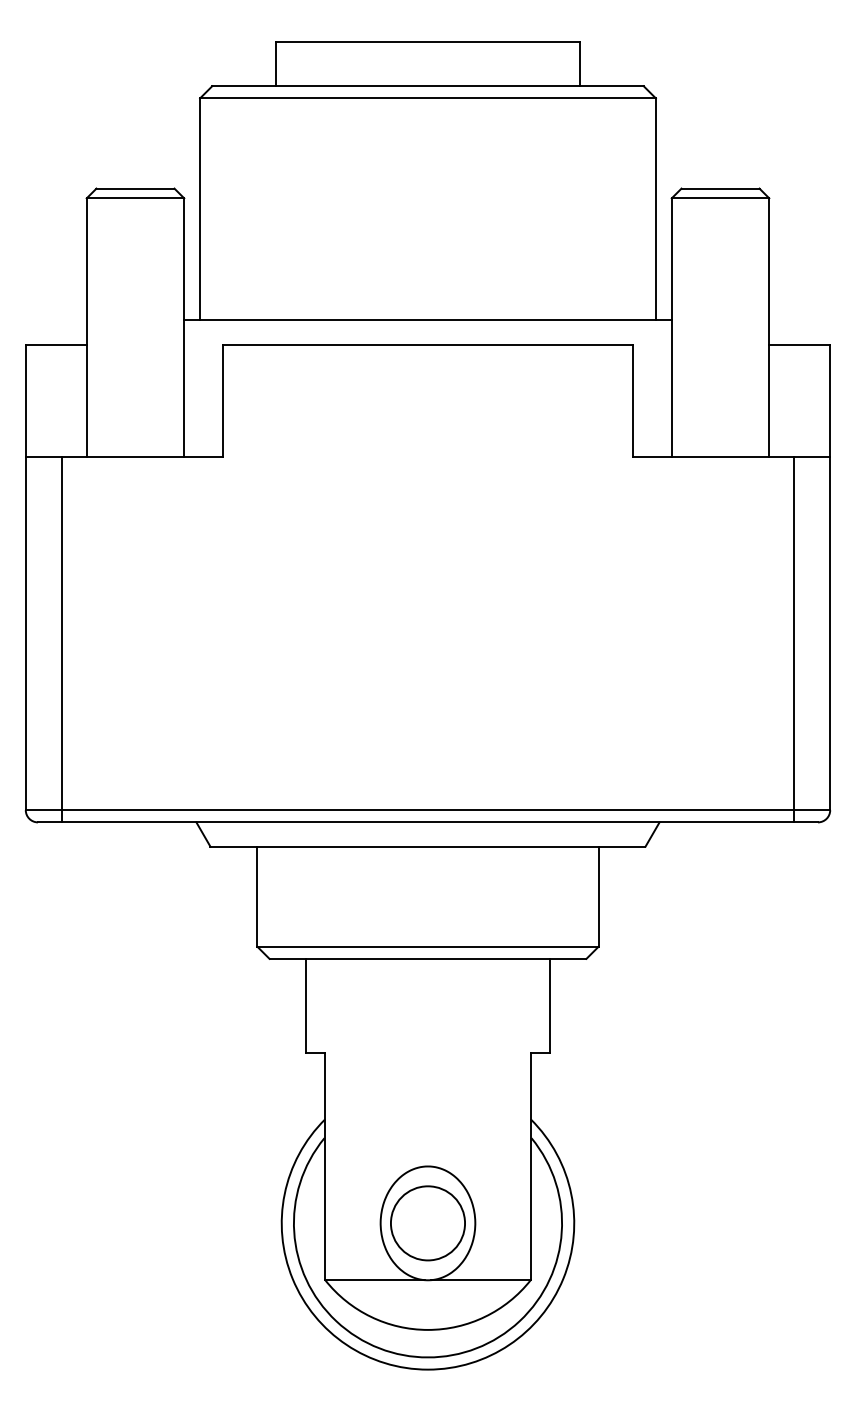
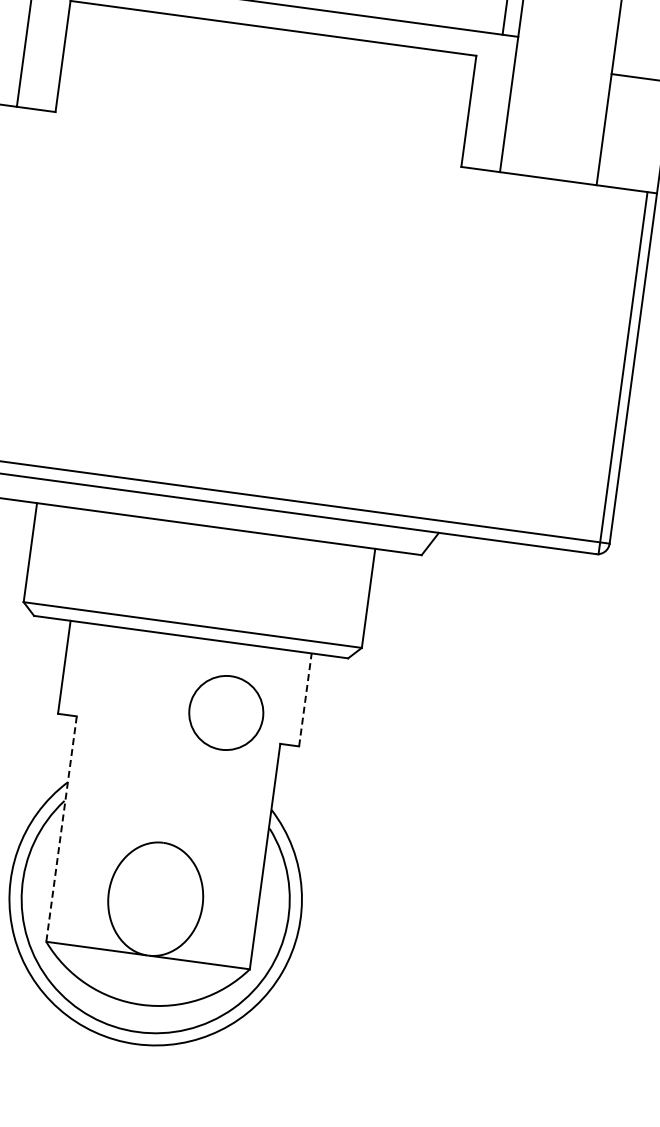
line: (793, 639) -> (622, 373), moved
line: (549, 1005) -> (305, 699), solid -> dashed
line: (325, 1166) -> (61, 829), solid -> dashed
circle: (427, 1223) -> (225, 713), moved

